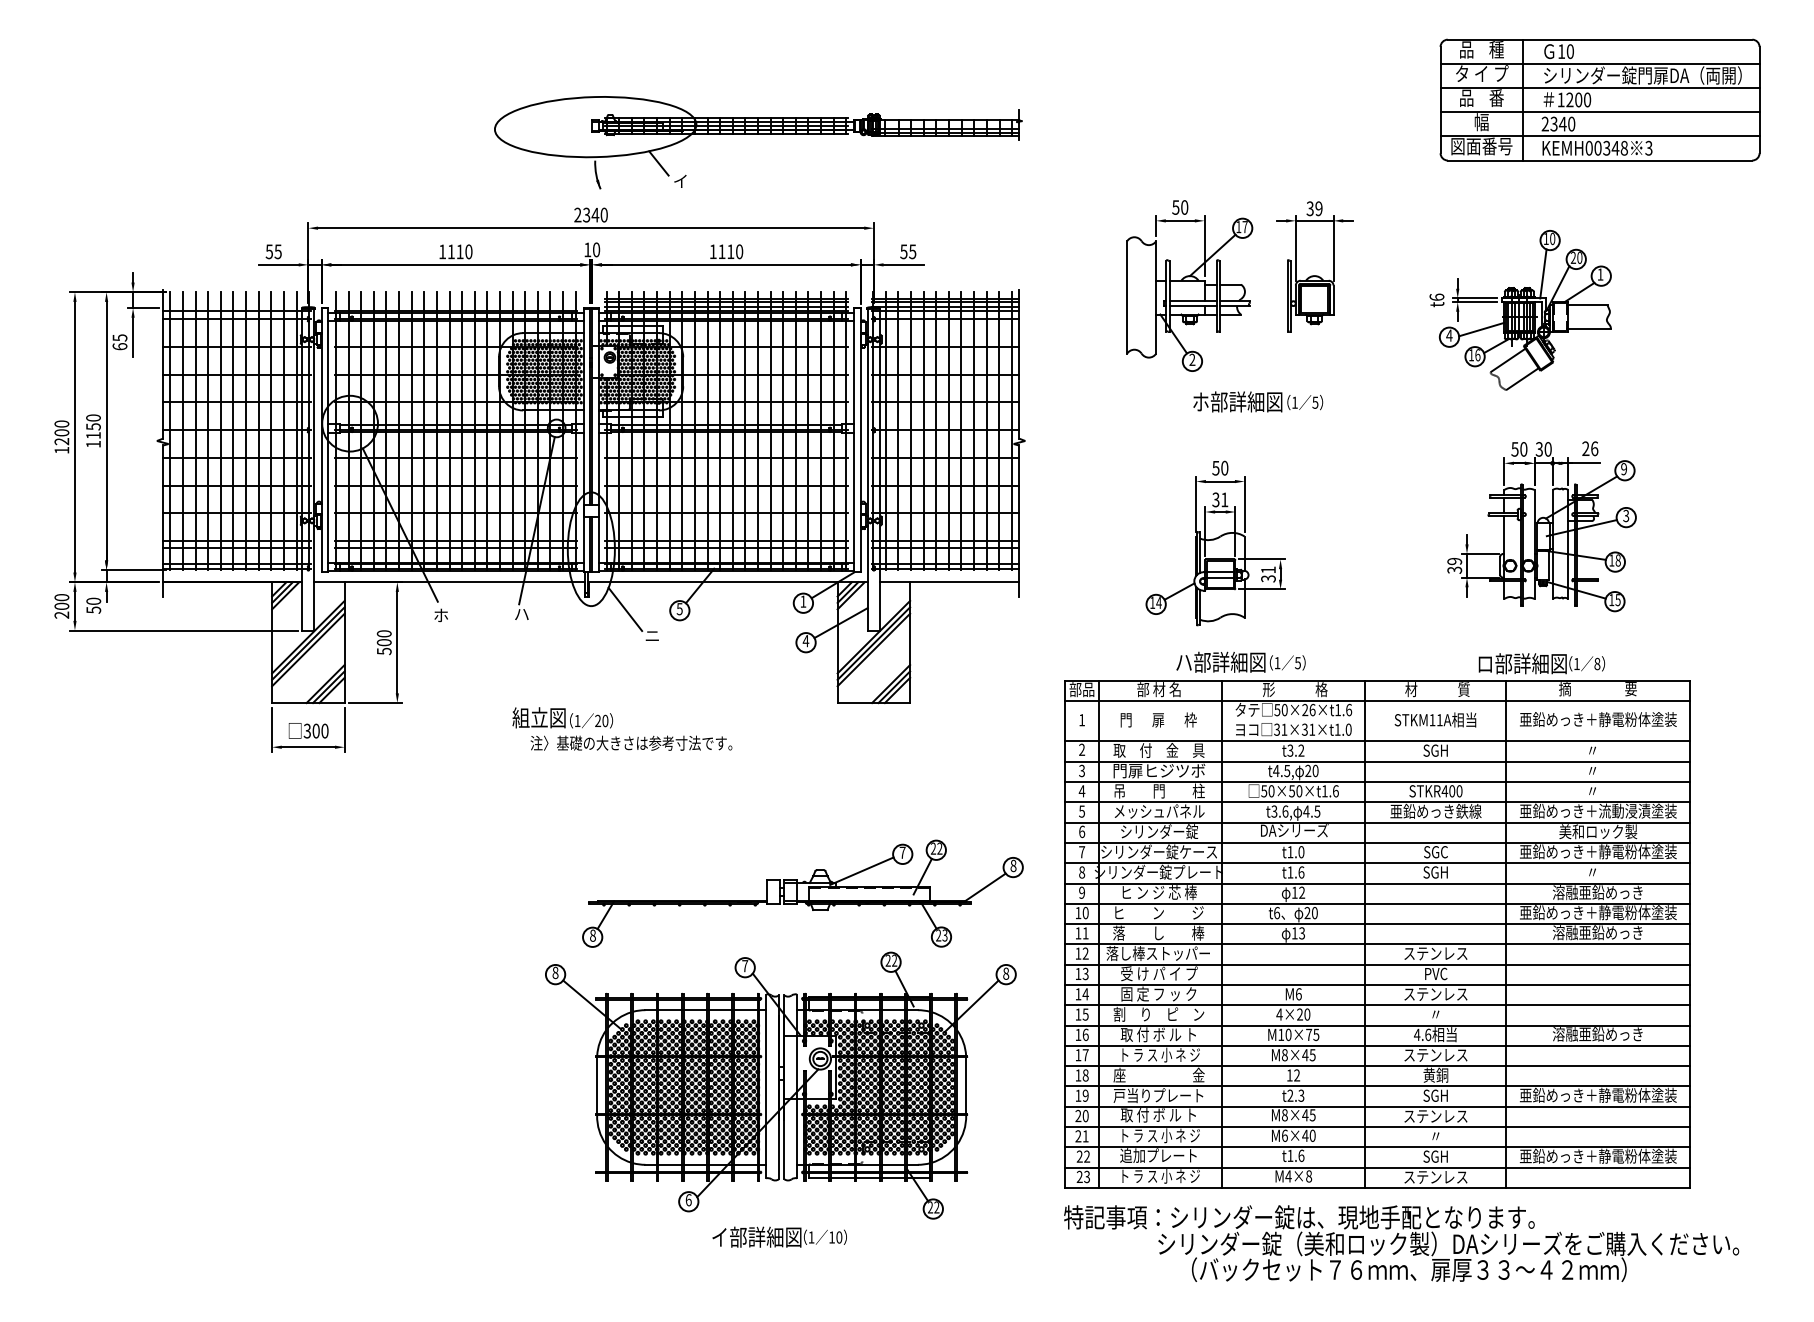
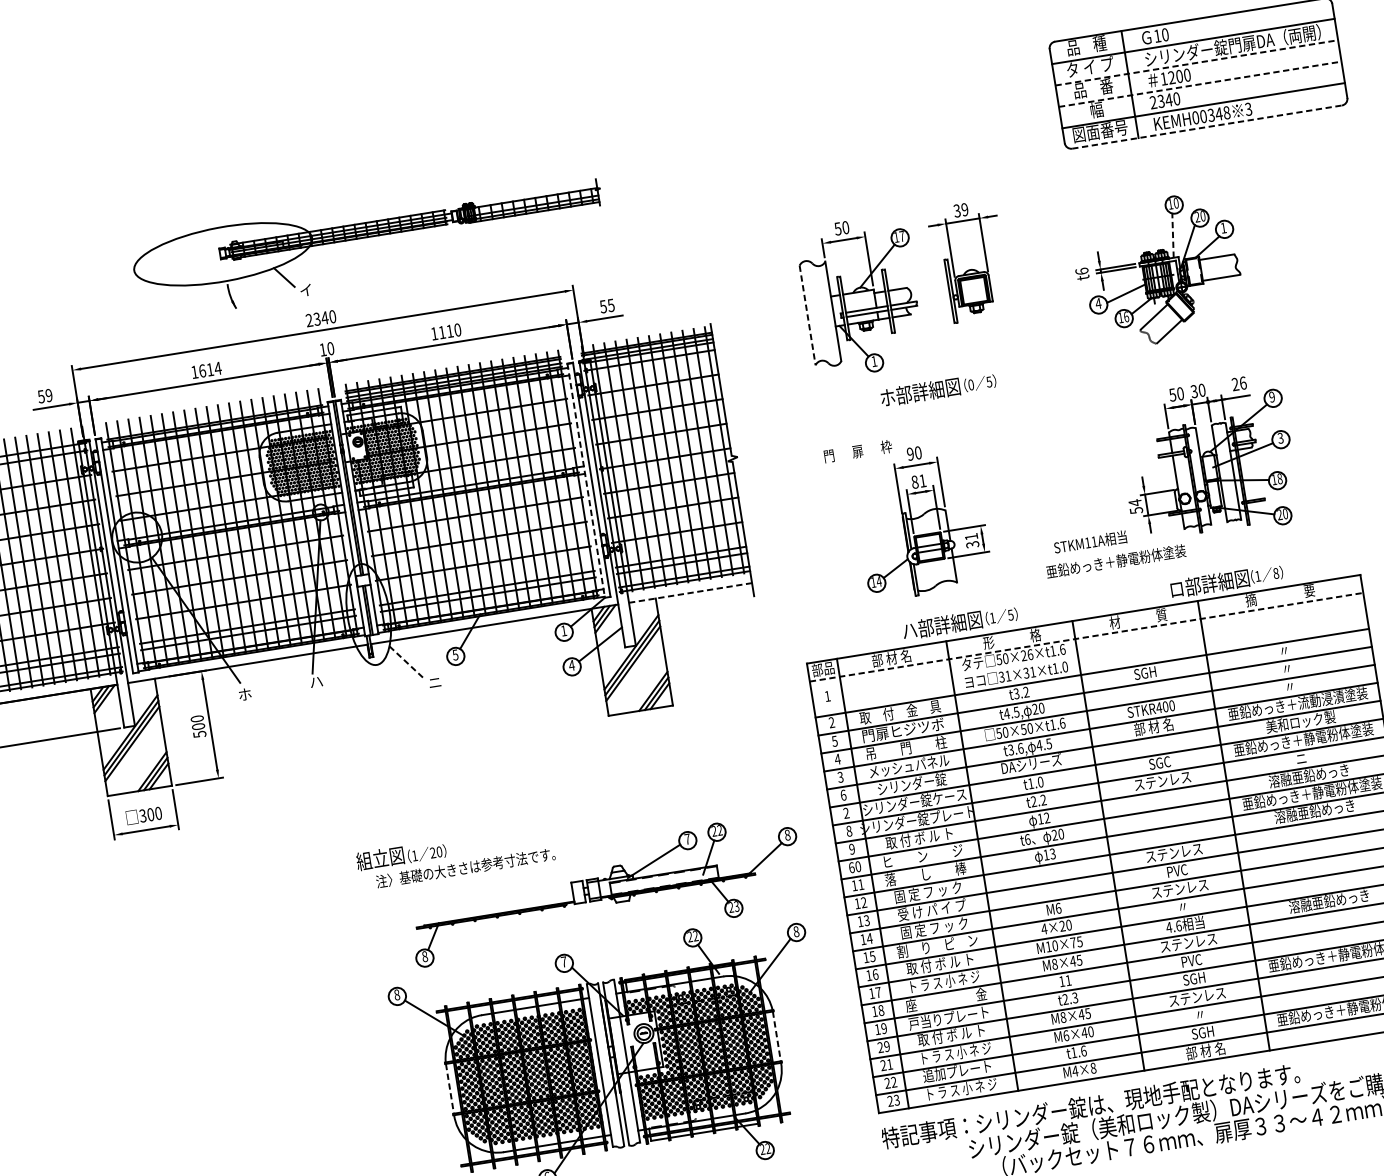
line: (1600, 88) -> (1197, 63), solid -> dashed
line: (1600, 112) -> (1200, 84), solid -> dashed
part: (758, 134) -> (368, 237), moved
line: (1600, 160) -> (1207, 127), solid -> dashed
text: (277, 251) -> (48, 395), 55 -> 59
text: (460, 251) -> (210, 369), 1110 -> 1614
line: (1543, 273) -> (1173, 235), solid -> dashed
line: (1127, 297) -> (807, 315), solid -> dashed
text: (1192, 359) -> (874, 361), 2 -> 1
text: (1294, 402) -> (970, 384), 1 -> 0
line: (854, 440) -> (586, 480), solid -> dashed
text: (1215, 467) -> (909, 453), 50 -> 90
text: (1215, 499) -> (914, 481), 31 -> 81
text: (1454, 565) -> (1135, 506), 39 -> 54
line: (949, 582) -> (690, 593), solid -> dashed
text: (1614, 600) -> (1282, 514), 15 -> 20
line: (625, 609) -> (407, 663), solid -> dashed
line: (1377, 700) -> (1086, 636), solid -> dashed
text: (1158, 719) -> (857, 451), moved
text: (1435, 719) -> (1090, 541), moved
text: (1598, 719) -> (1116, 561), moved
text: (622, 728) -> (455, 856), moved
text: (1081, 770) -> (834, 741), 3 -> 5
text: (1435, 810) -> (1153, 726), 亜鉛めっき鉄線 -> 部 材 名
text: (1081, 811) -> (840, 777), 5 -> 3
text: (1082, 852) -> (846, 813), 7 -> 2
text: (1295, 872) -> (1038, 800), t1.6 -> t2.2
text: (1435, 872) -> (1162, 781), SGH -> ステンレス
text: (1592, 872) -> (1301, 758), 〃 -> ニ
text: (1158, 892) -> (919, 838), ヒ ン ジ 芯 棒 -> 取 付 ボ ル ト
text: (1078, 912) -> (851, 867), 10 -> 60
text: (1157, 953) -> (927, 892), 落し棒ストッパー -> 固 定 フ ッ ク
text: (1435, 1074) -> (1190, 960), 黄銅 -> PVC
text: (1297, 1075) -> (1068, 980), 12 -> 11
line: (597, 1086) -> (450, 1089), solid -> dashed
line: (966, 1086) -> (777, 1037), solid -> dashed
text: (1085, 1116) -> (886, 1046), 20 -> 29
text: (1435, 1176) -> (1205, 1050), ステンレス -> 部 材 名

